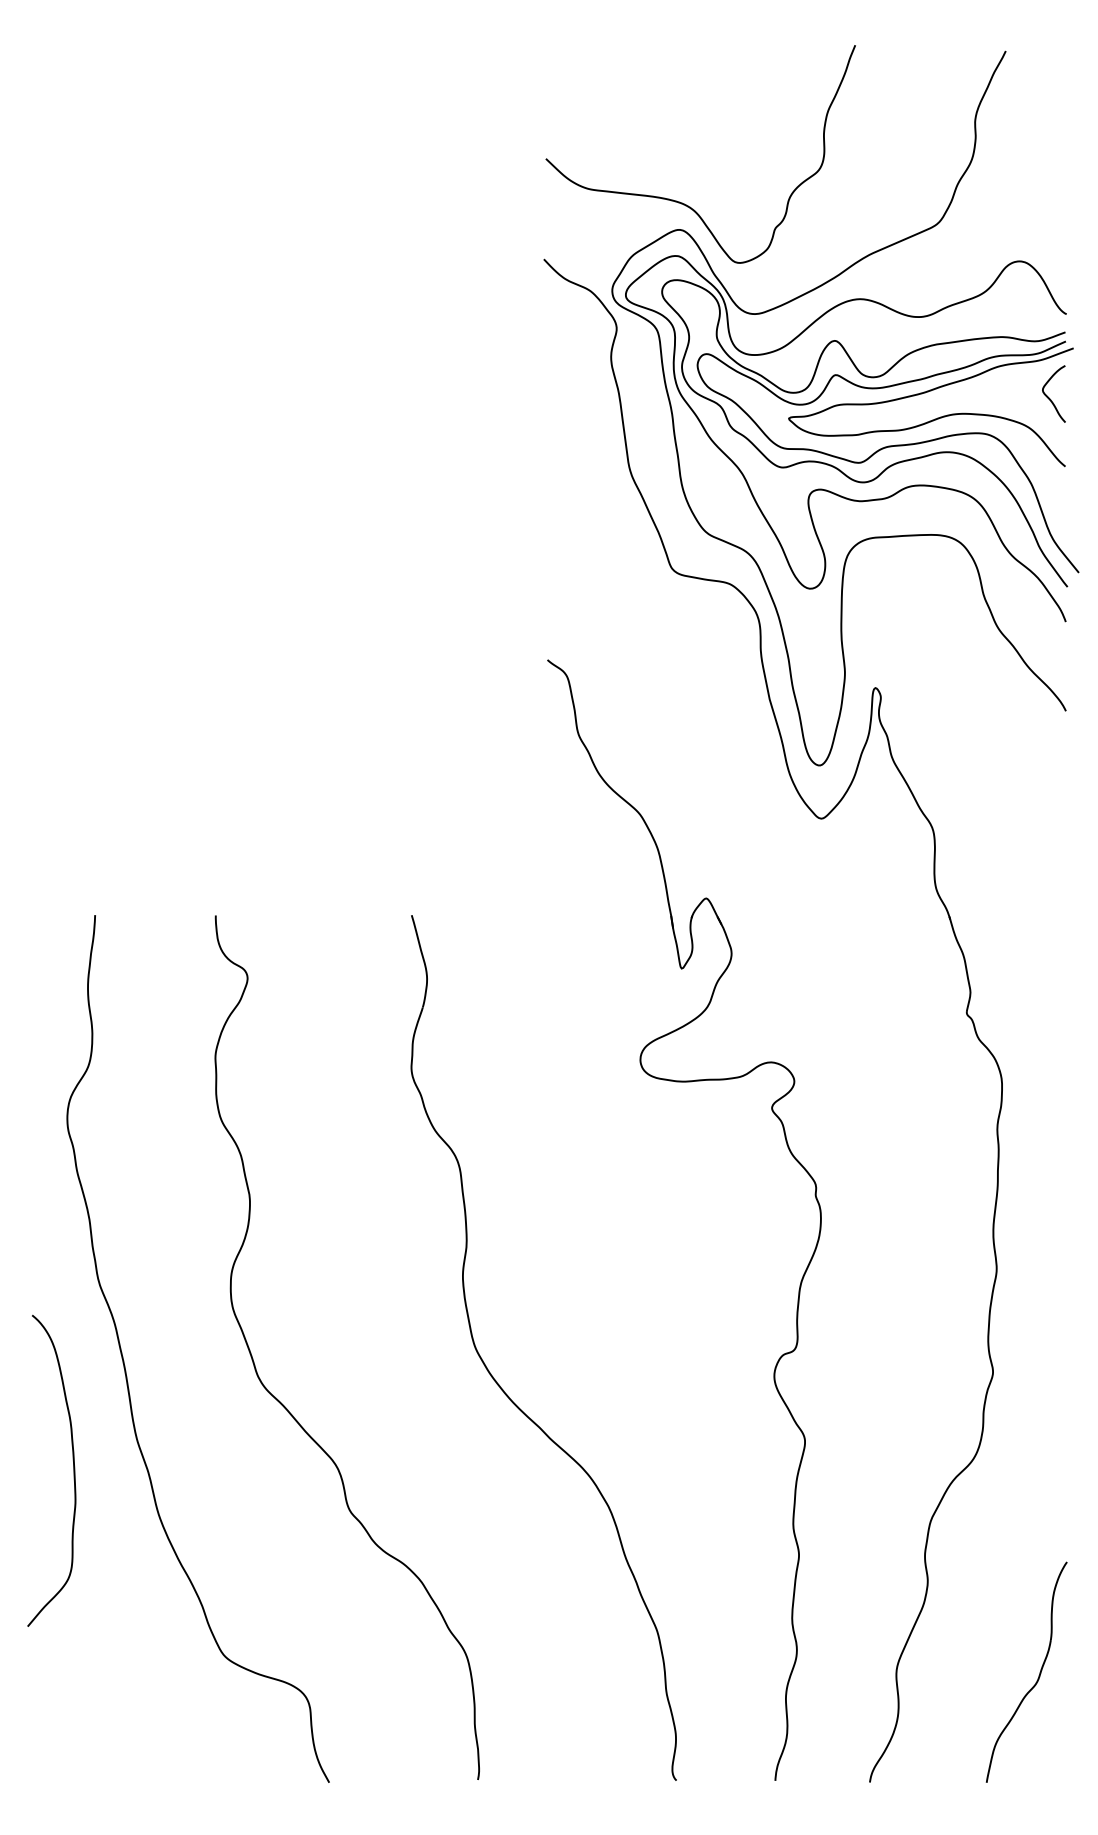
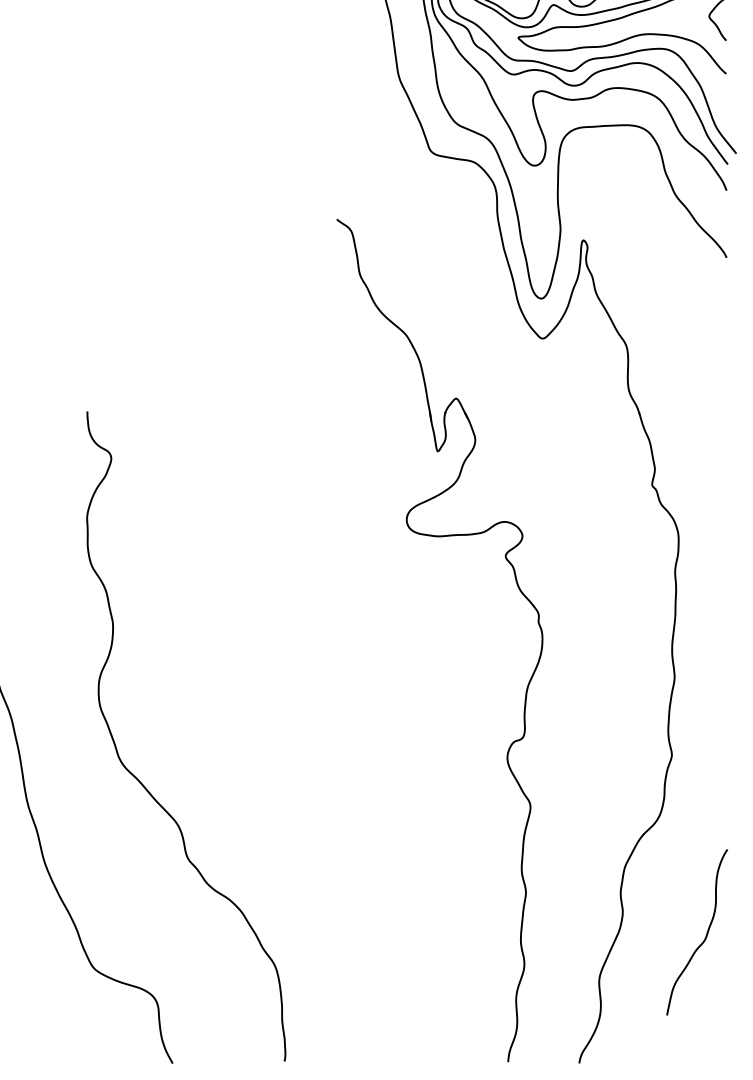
part: (500, 1385) -> (301, 764), removed
part: (1038, 1675) -> (706, 934), moved

